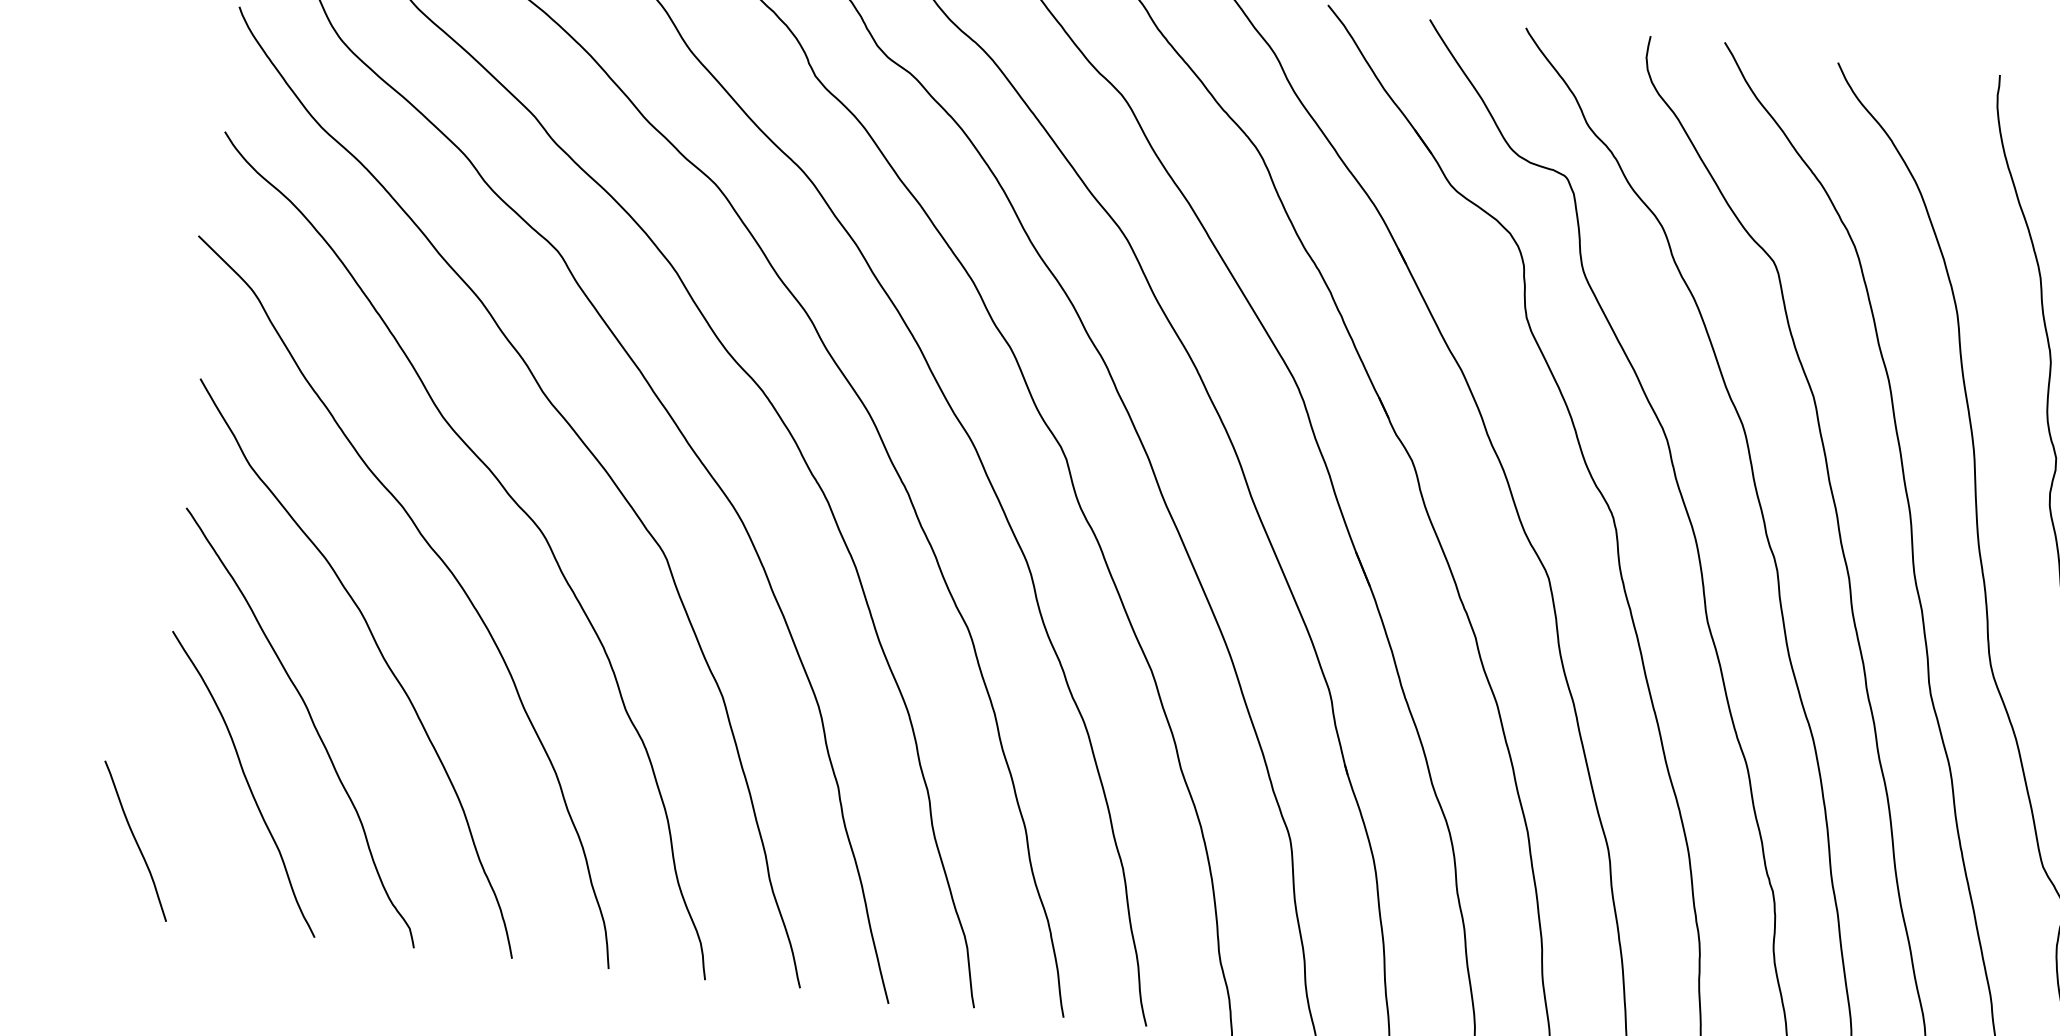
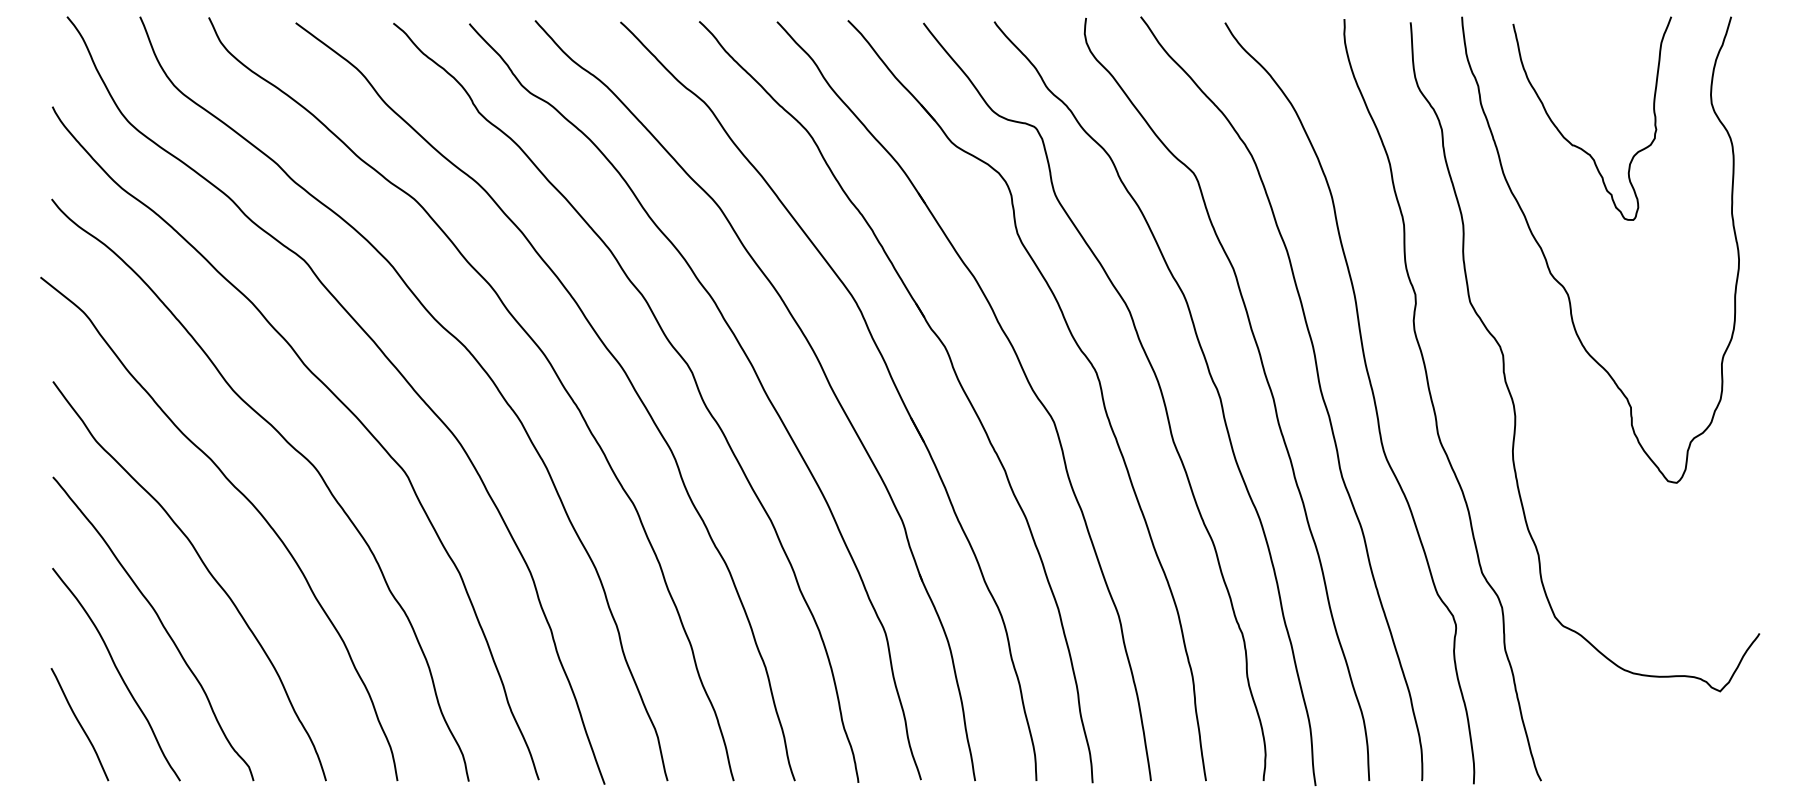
curve: (135, 841) -> (79, 724), moved

